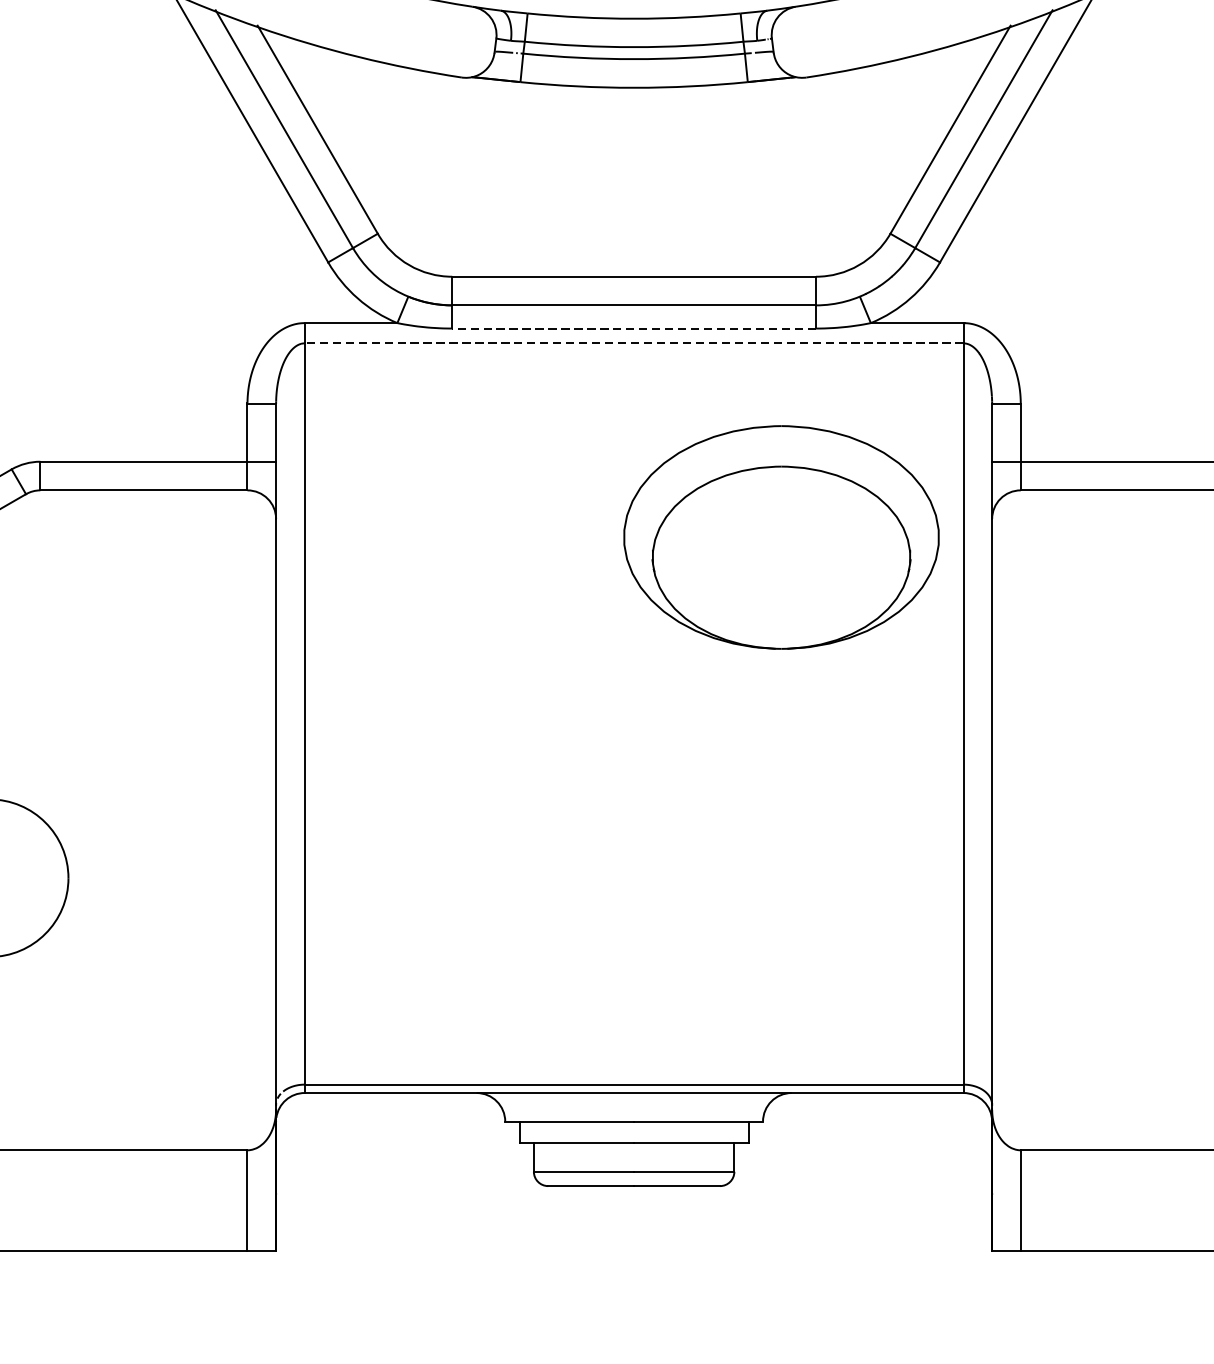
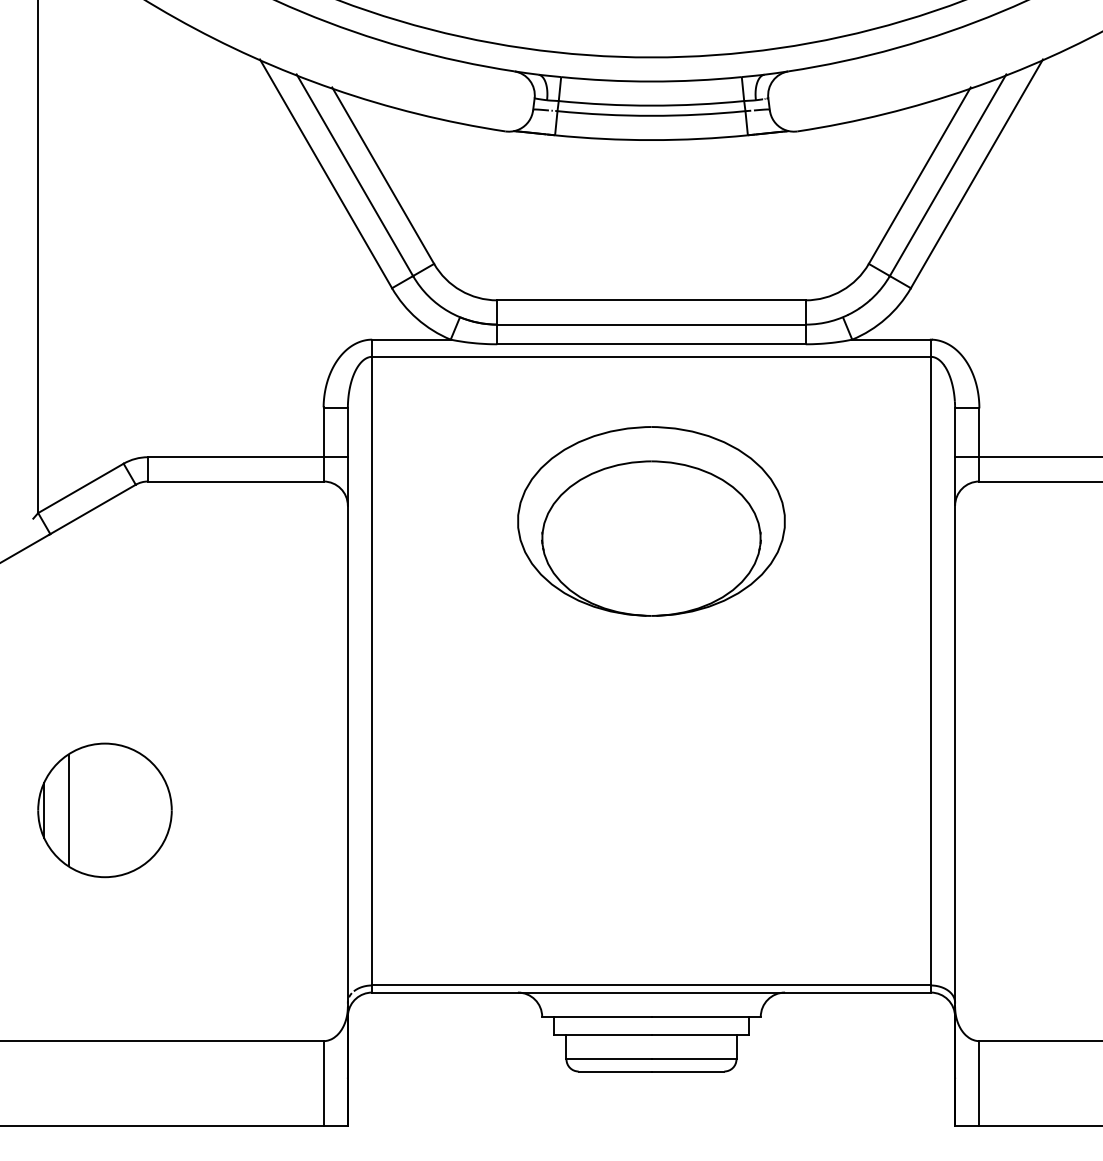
line: (632, 328) -> (650, 344), dashed -> solid
line: (632, 342) -> (650, 356), dashed -> solid
part: (781, 537) -> (651, 521), moved

